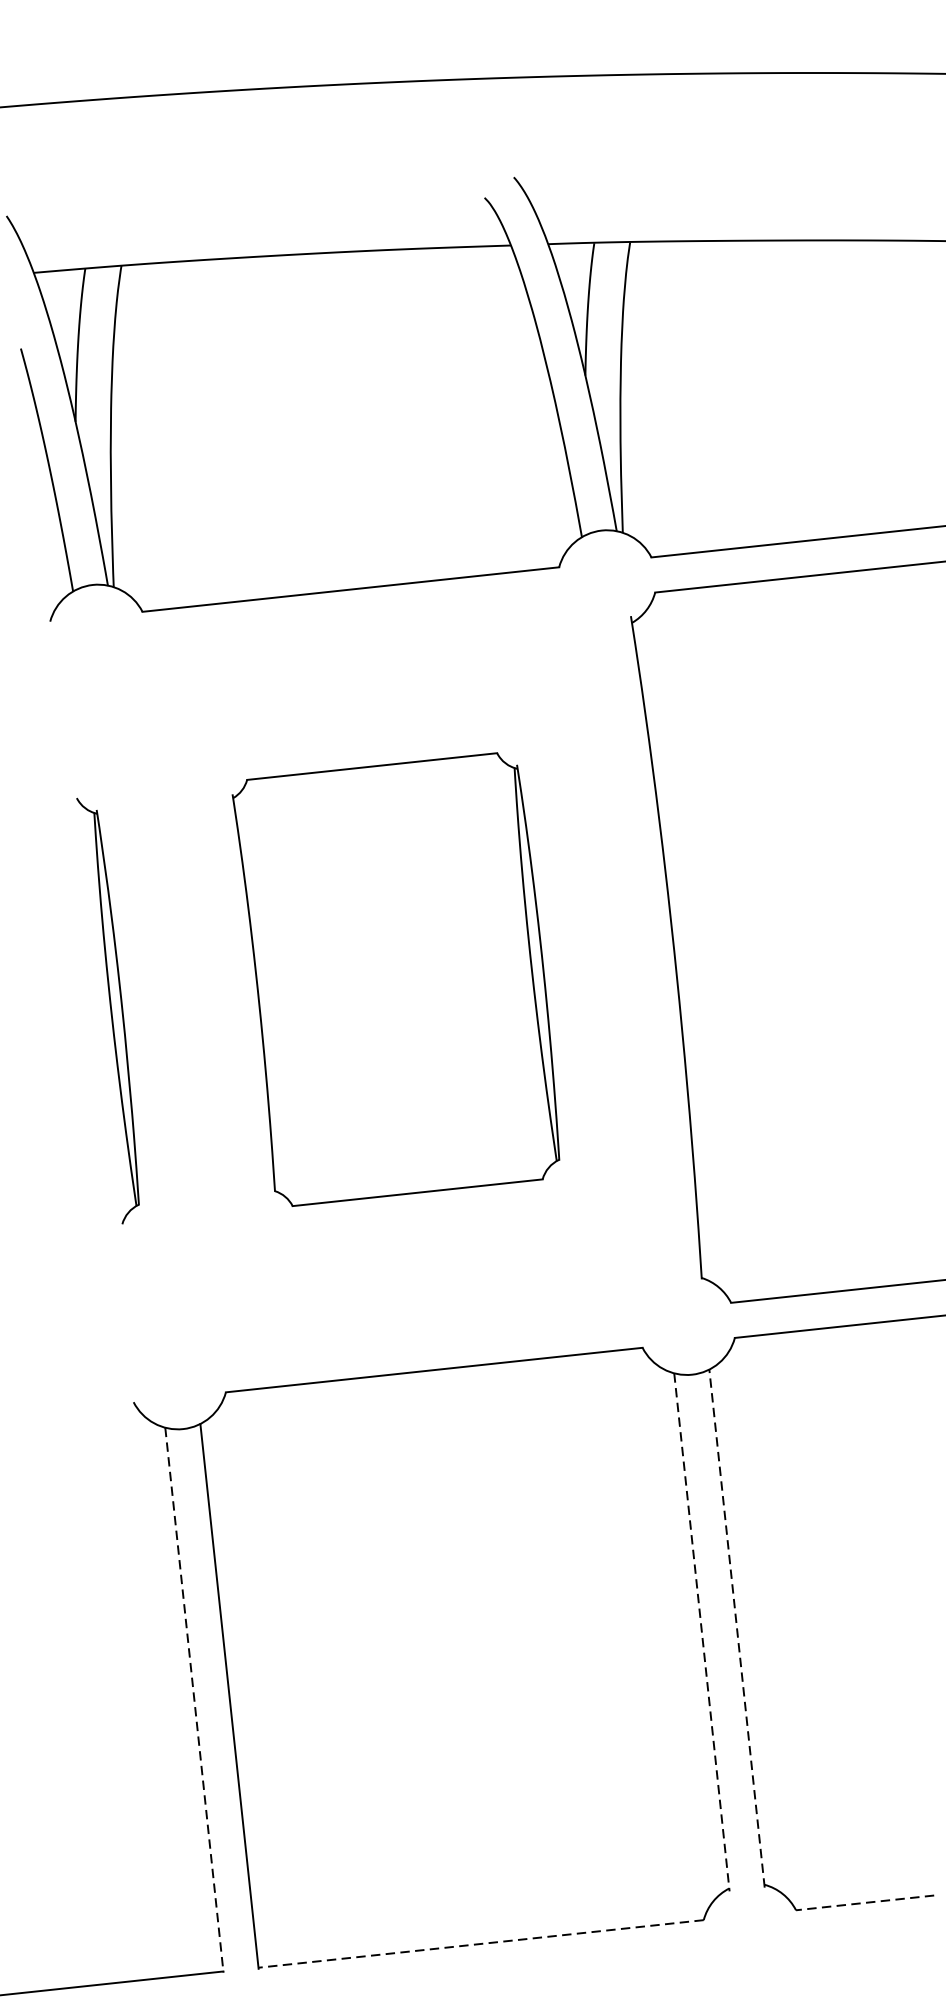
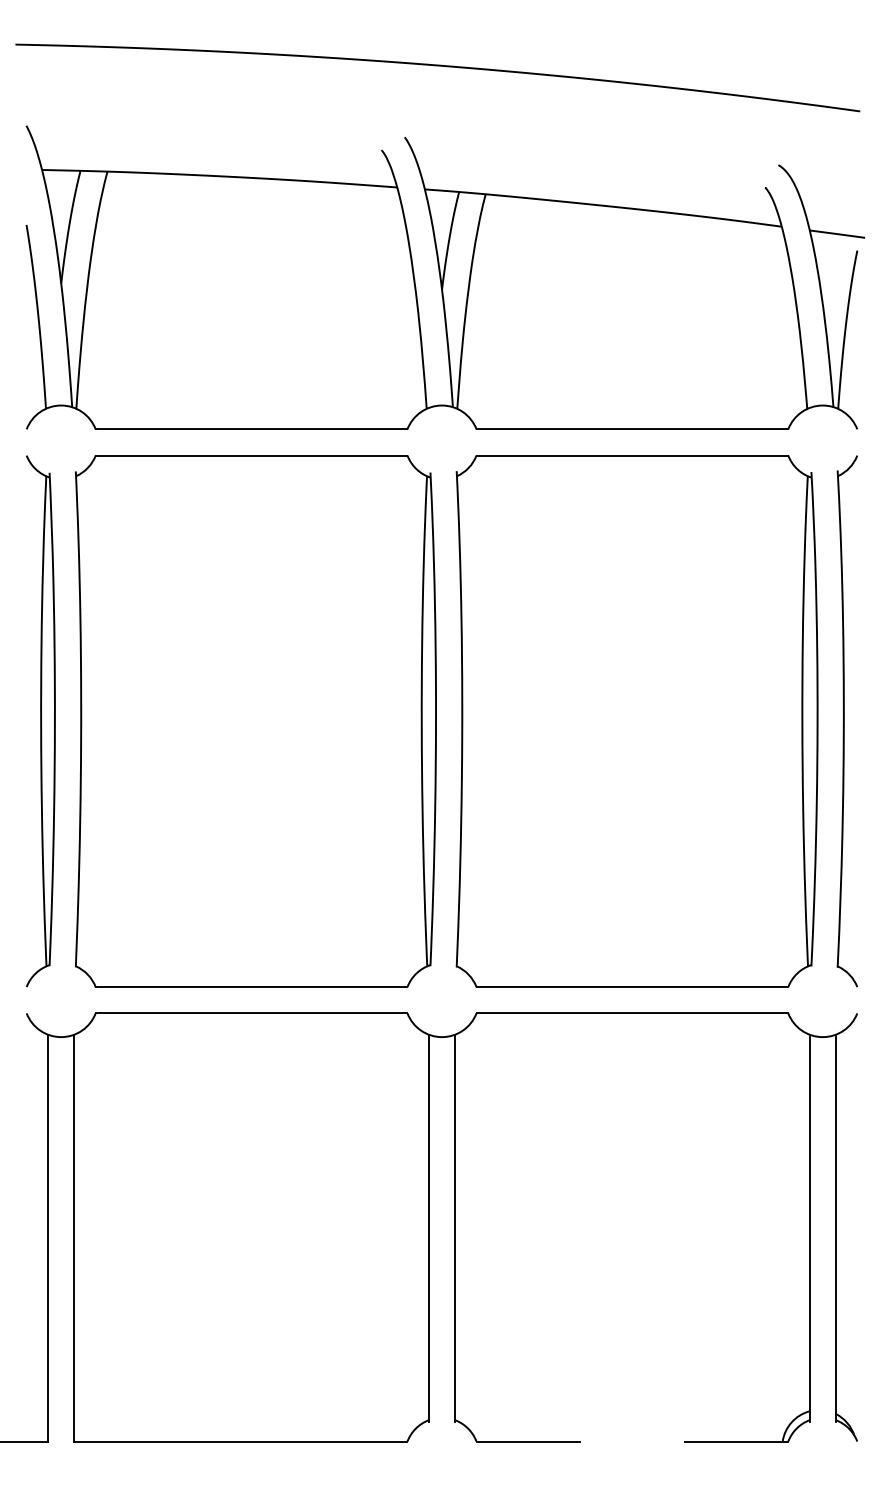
part: (397, 979) -> (255, 721), size x1.67
part: (110, 1010) -> (40, 721), size x1.67
line: (737, 1628) -> (455, 1228), dashed -> solid
line: (701, 1632) -> (428, 1228), dashed -> solid
line: (194, 1700) -> (48, 1238), dashed -> solid
line: (865, 1902) -> (528, 1441), dashed -> solid
line: (480, 1943) -> (240, 1441), dashed -> solid

